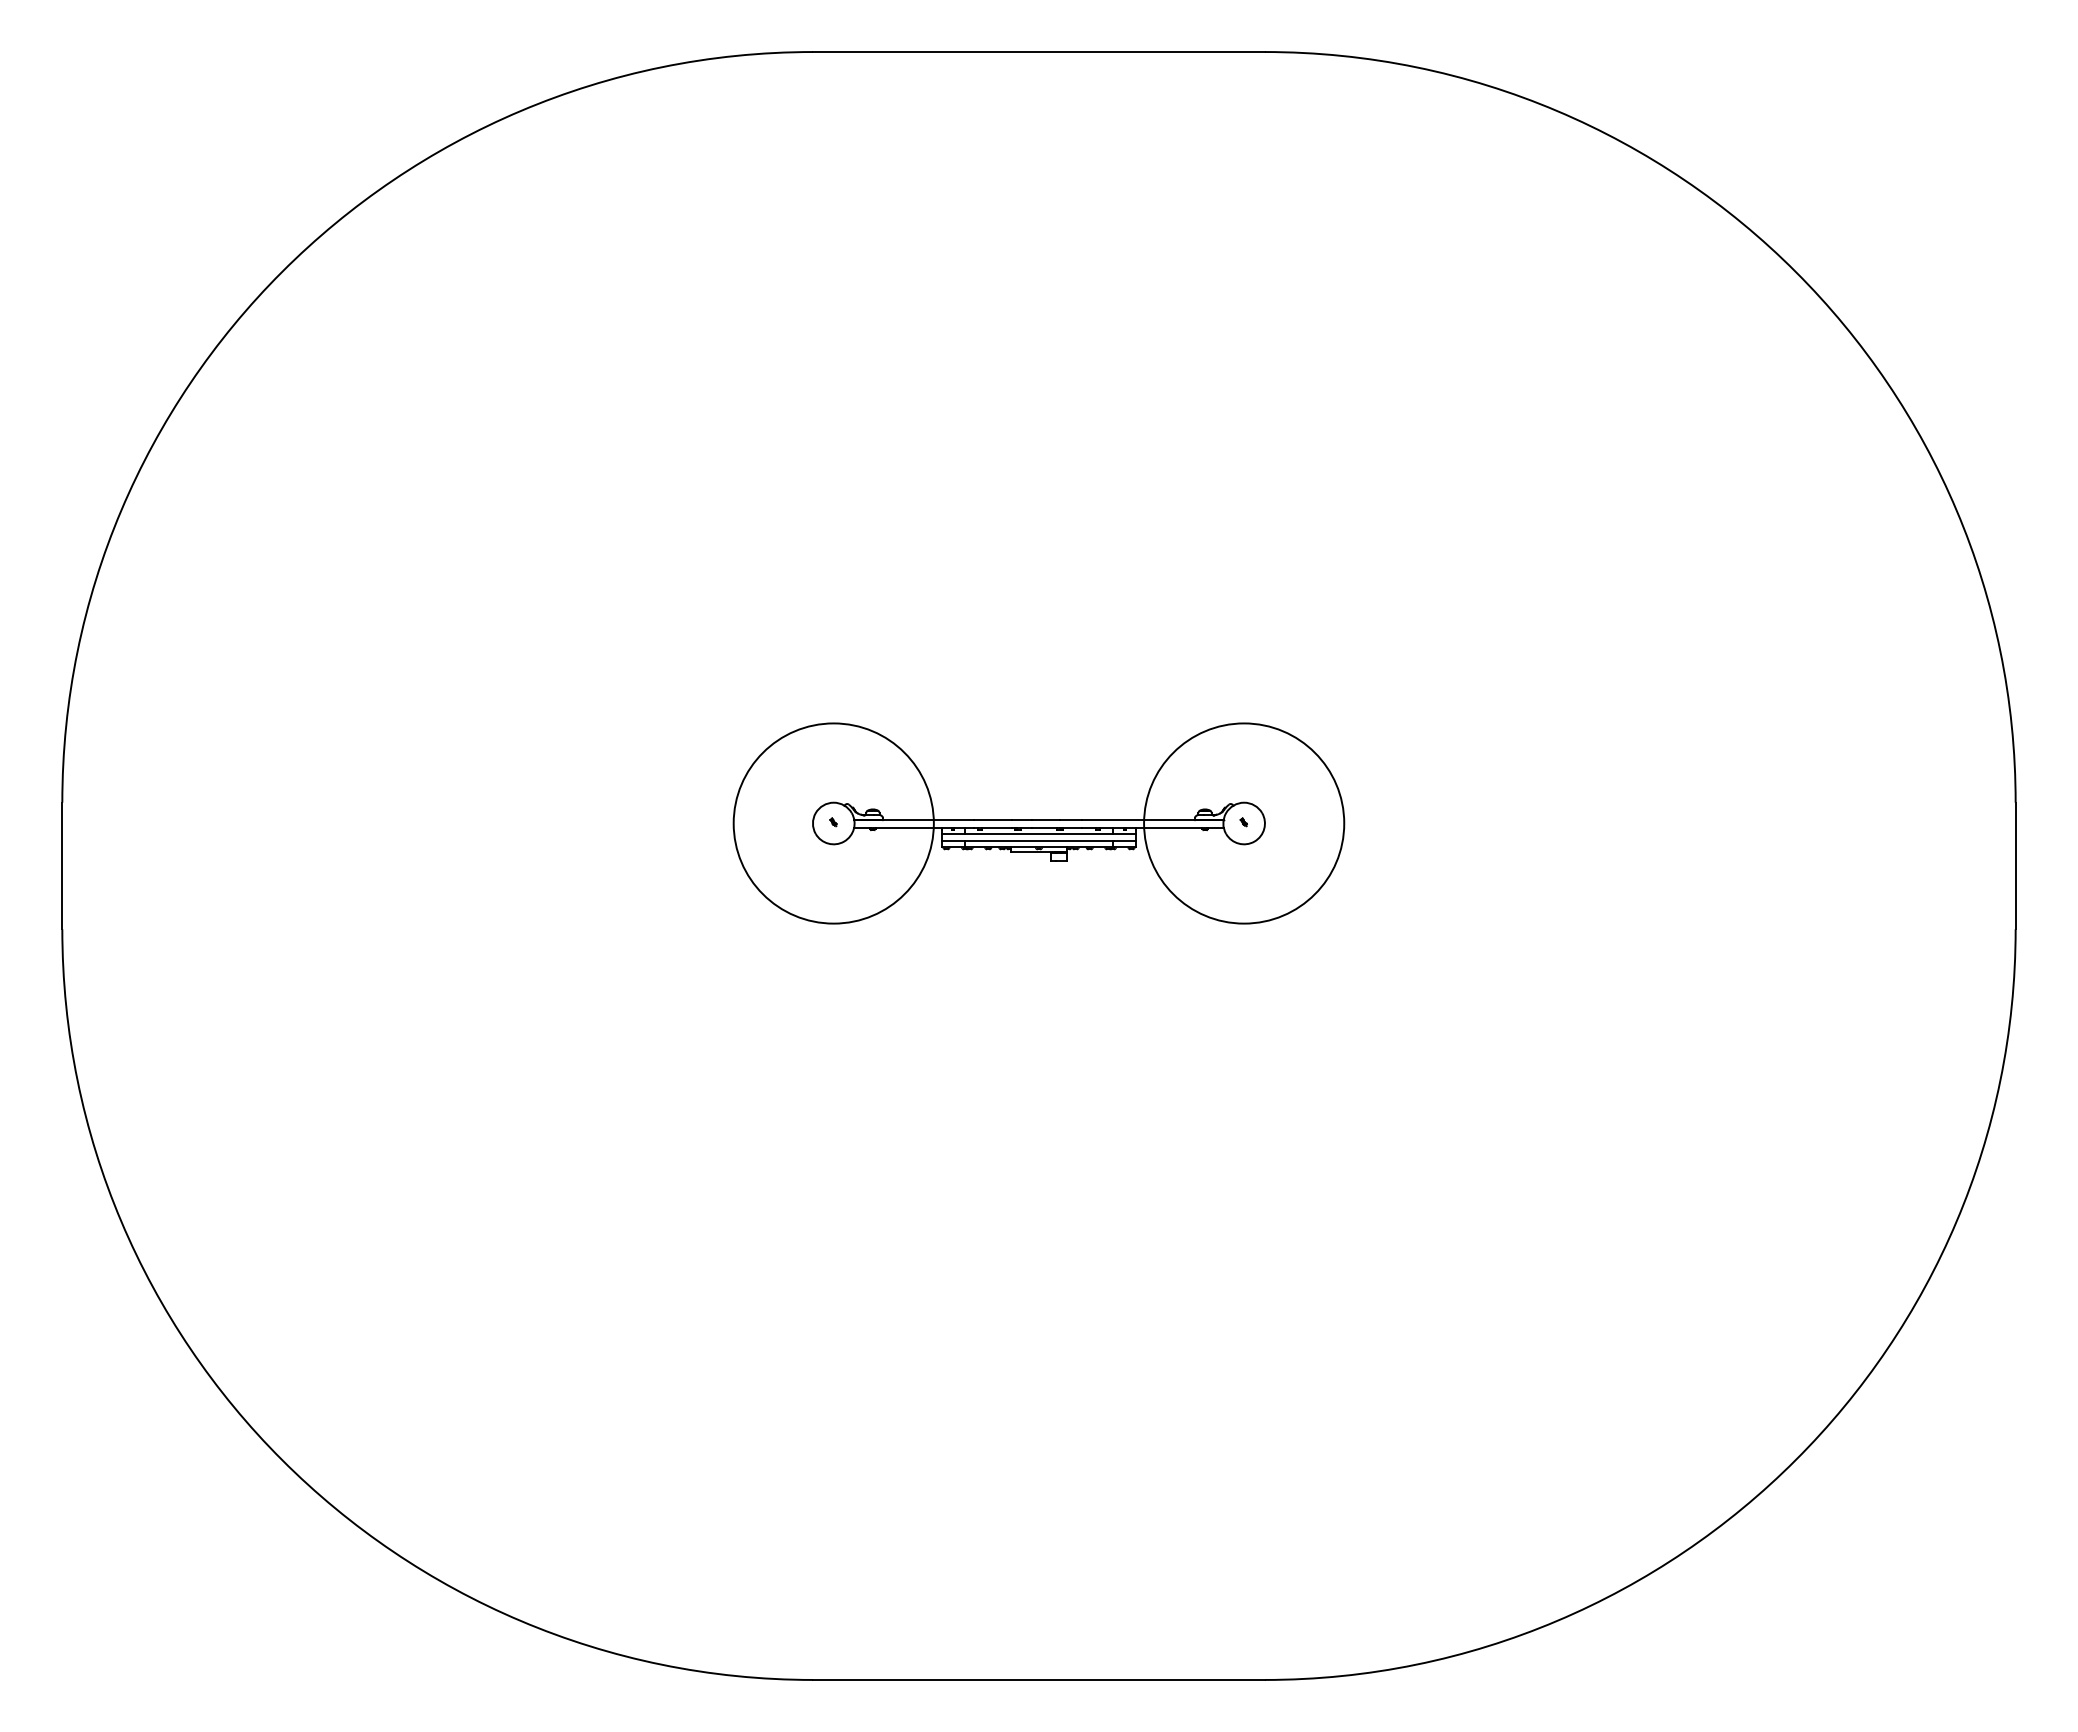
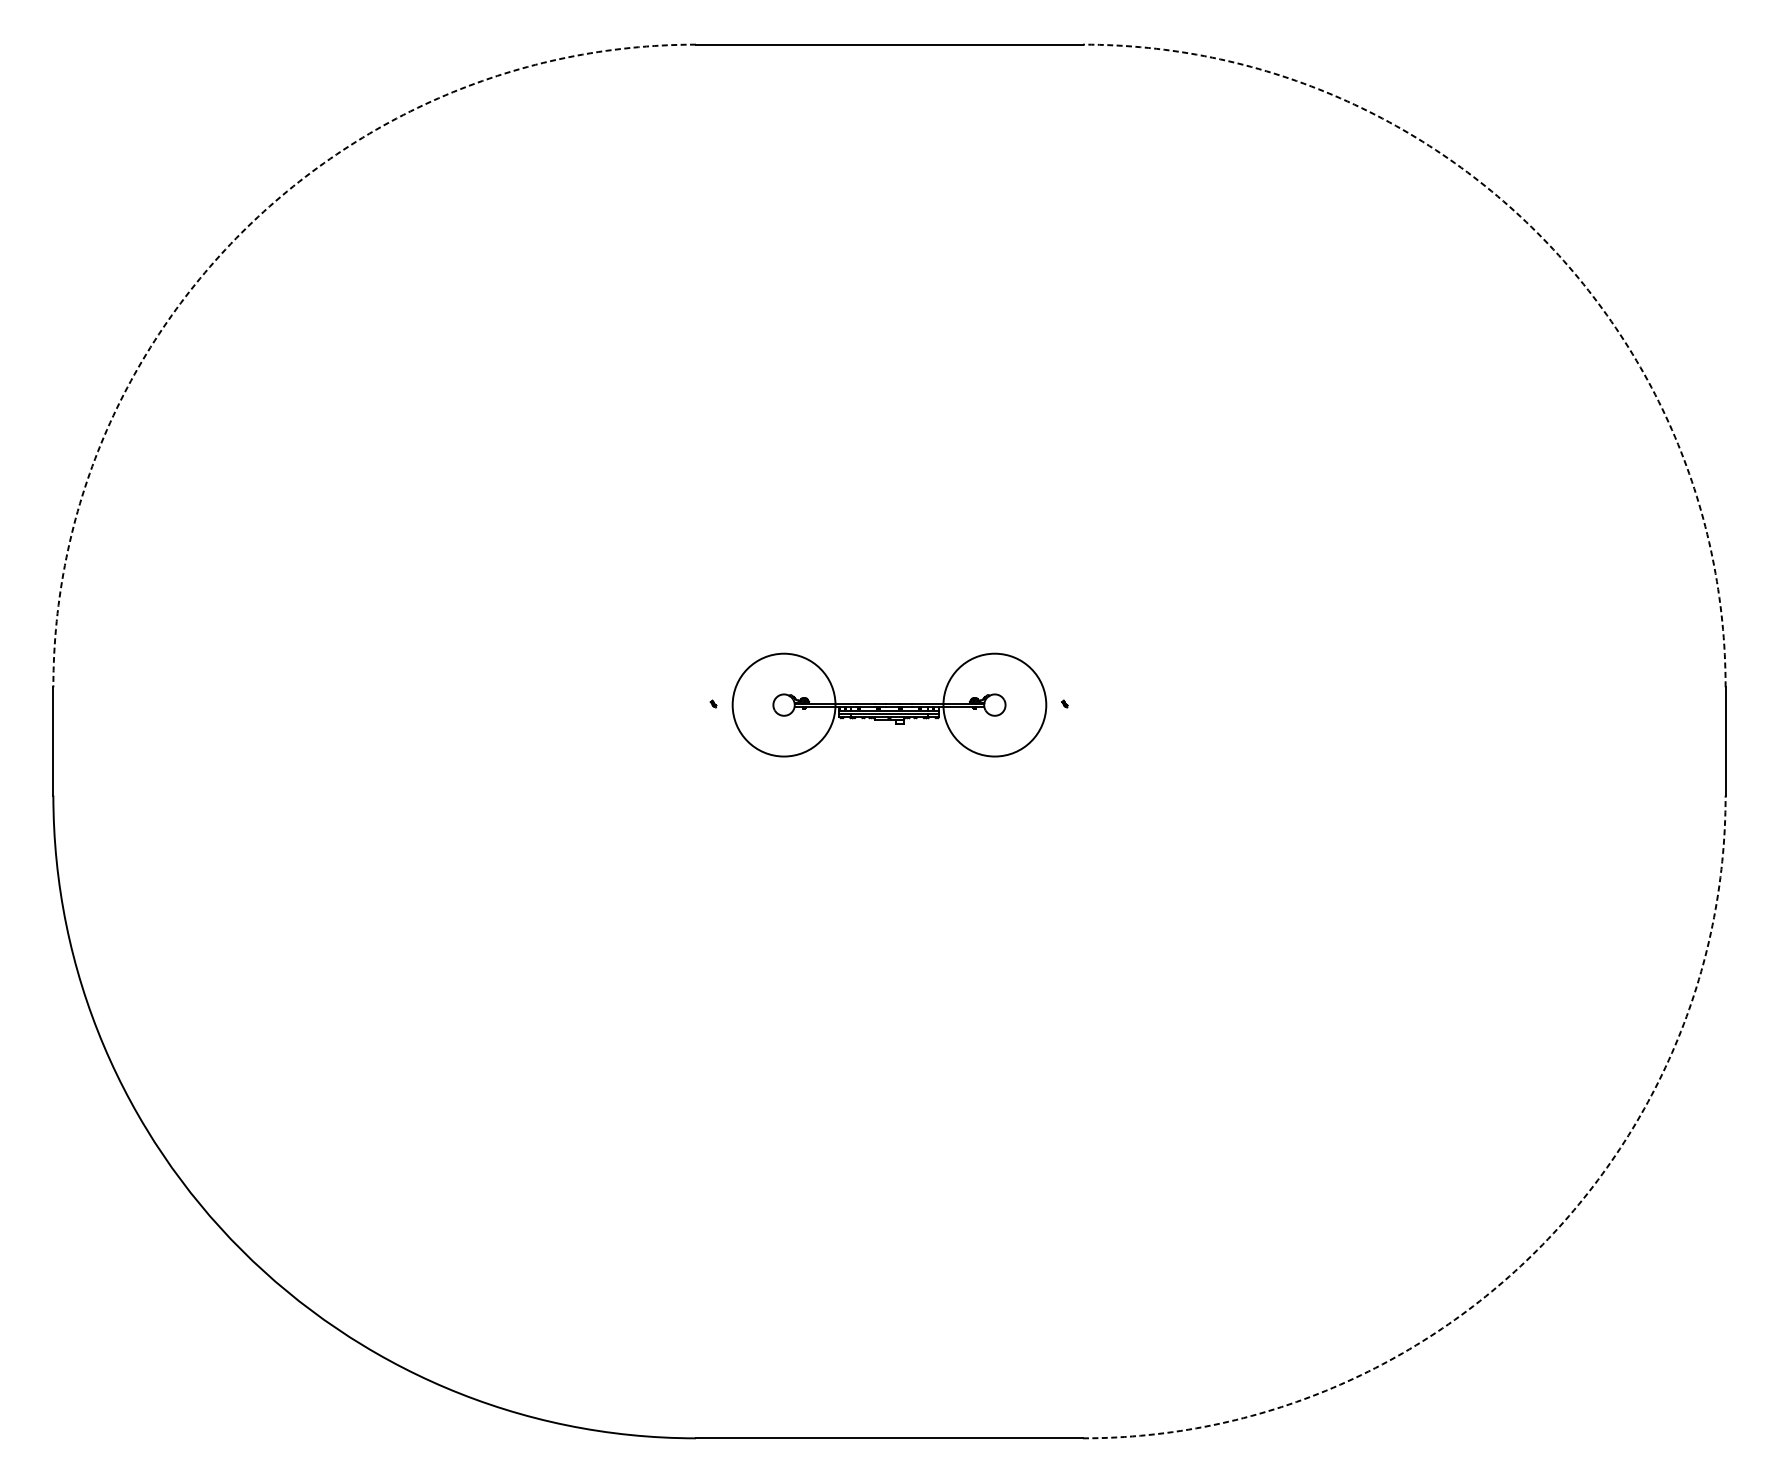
arc: (282, 271) -> (241, 232), solid -> dashed
arc: (1795, 271) -> (1537, 232), solid -> dashed
part: (1038, 823) -> (889, 705), size x0.6
arc: (1795, 1460) -> (1537, 1250), solid -> dashed

